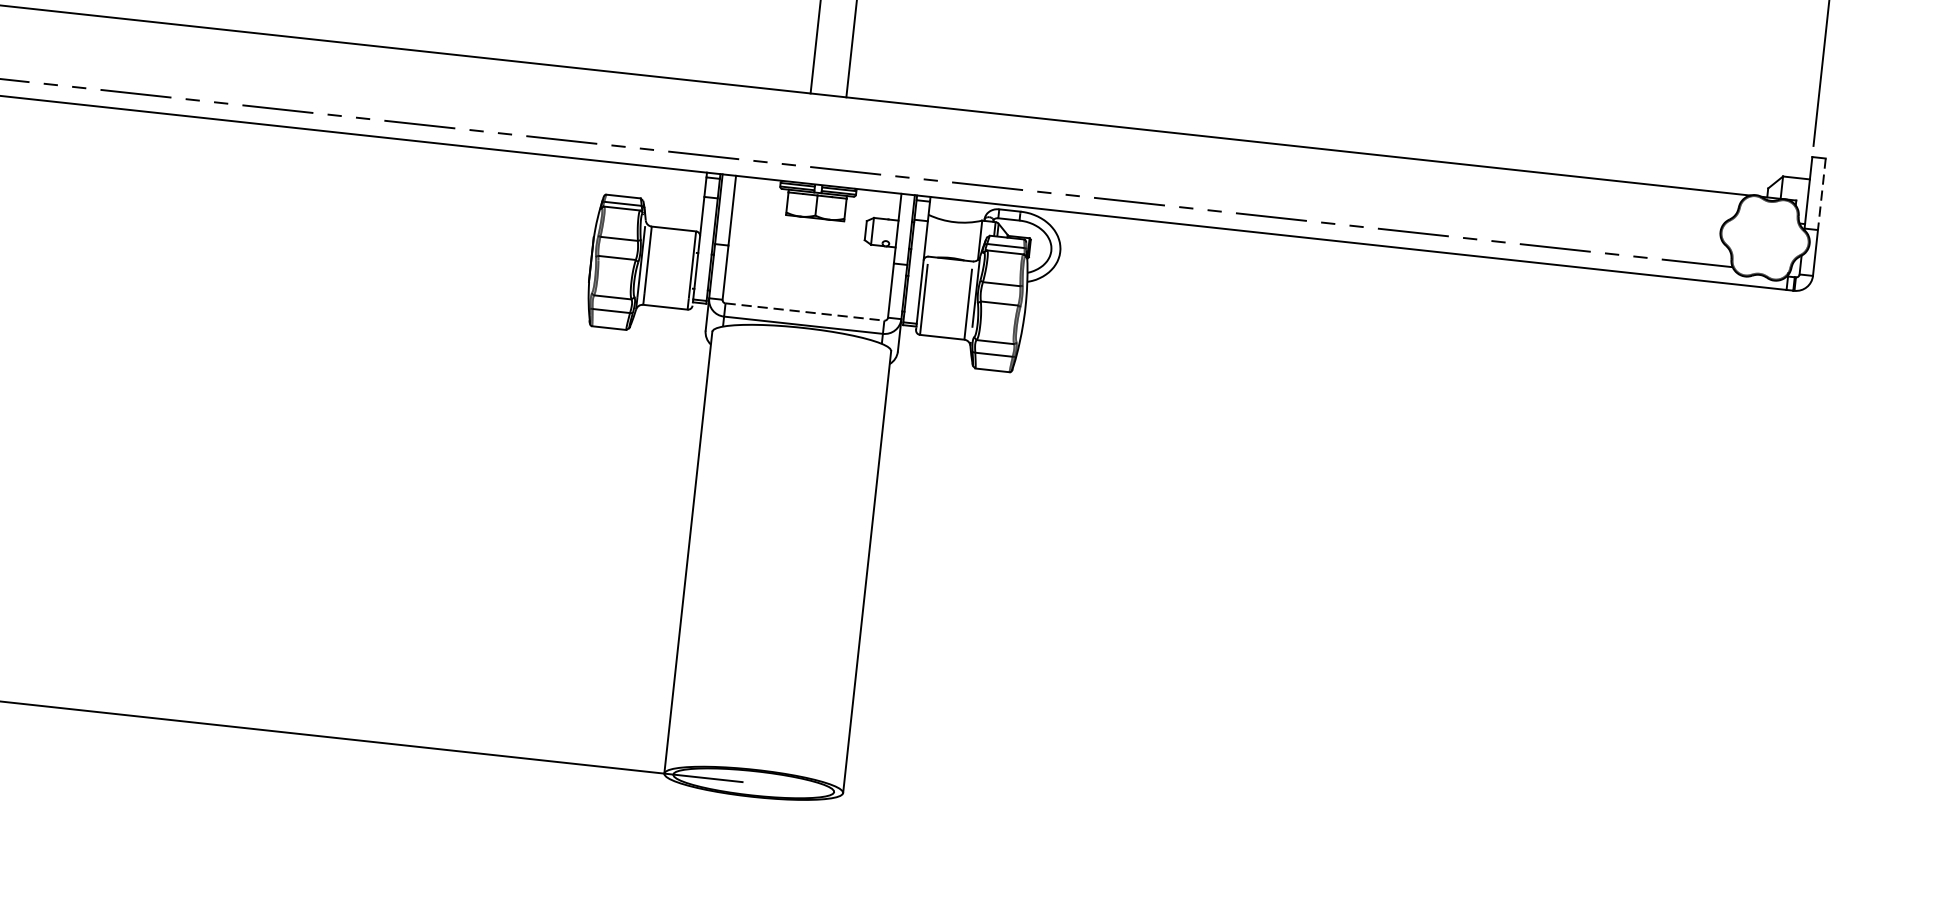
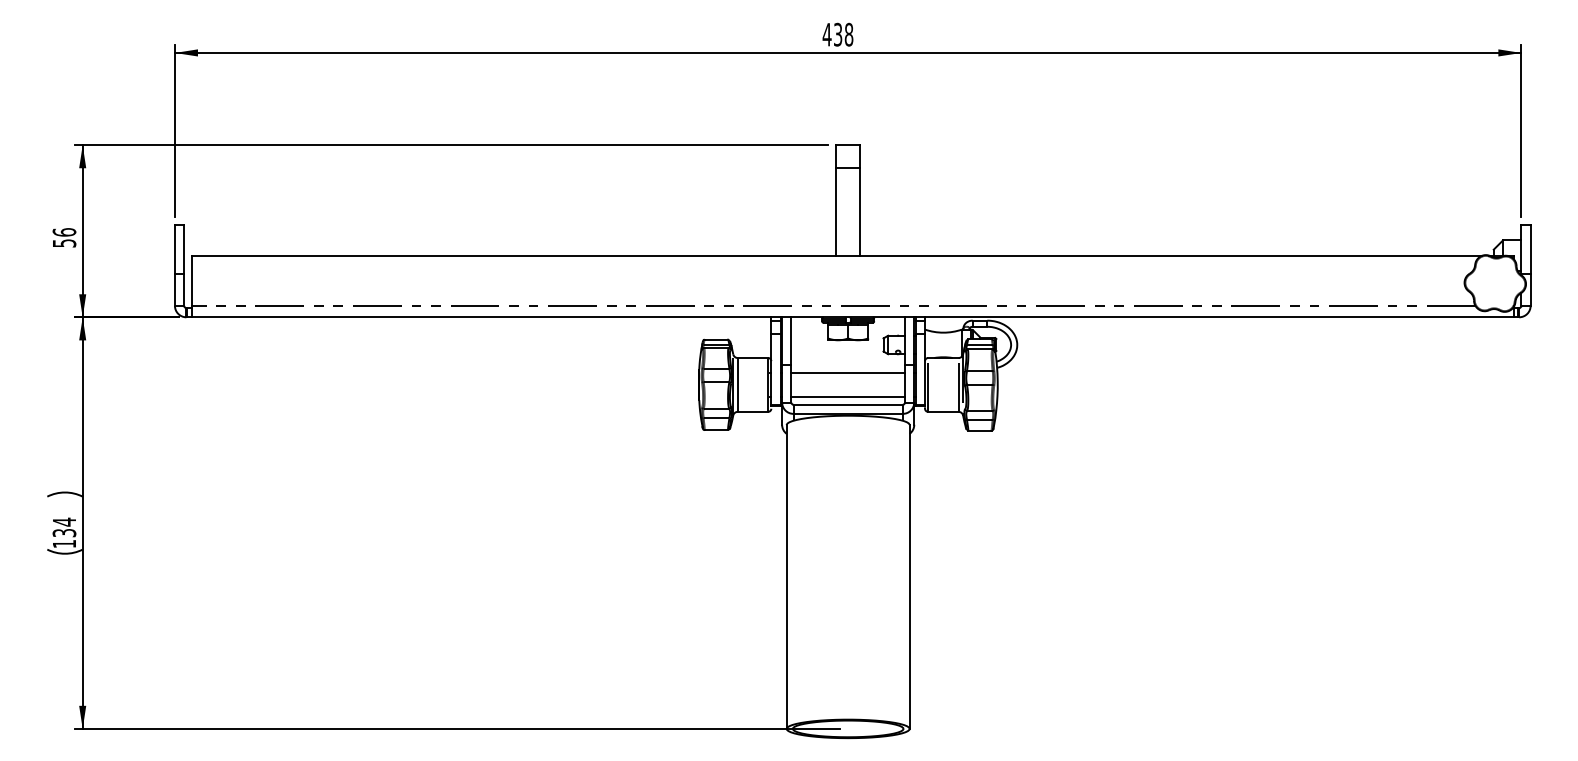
line: (1821, 193) -> (1530, 249), dashed -> solid
line: (810, 265) -> (848, 372), added
line: (806, 301) -> (848, 397), added
line: (805, 311) -> (848, 404), dashed -> solid

